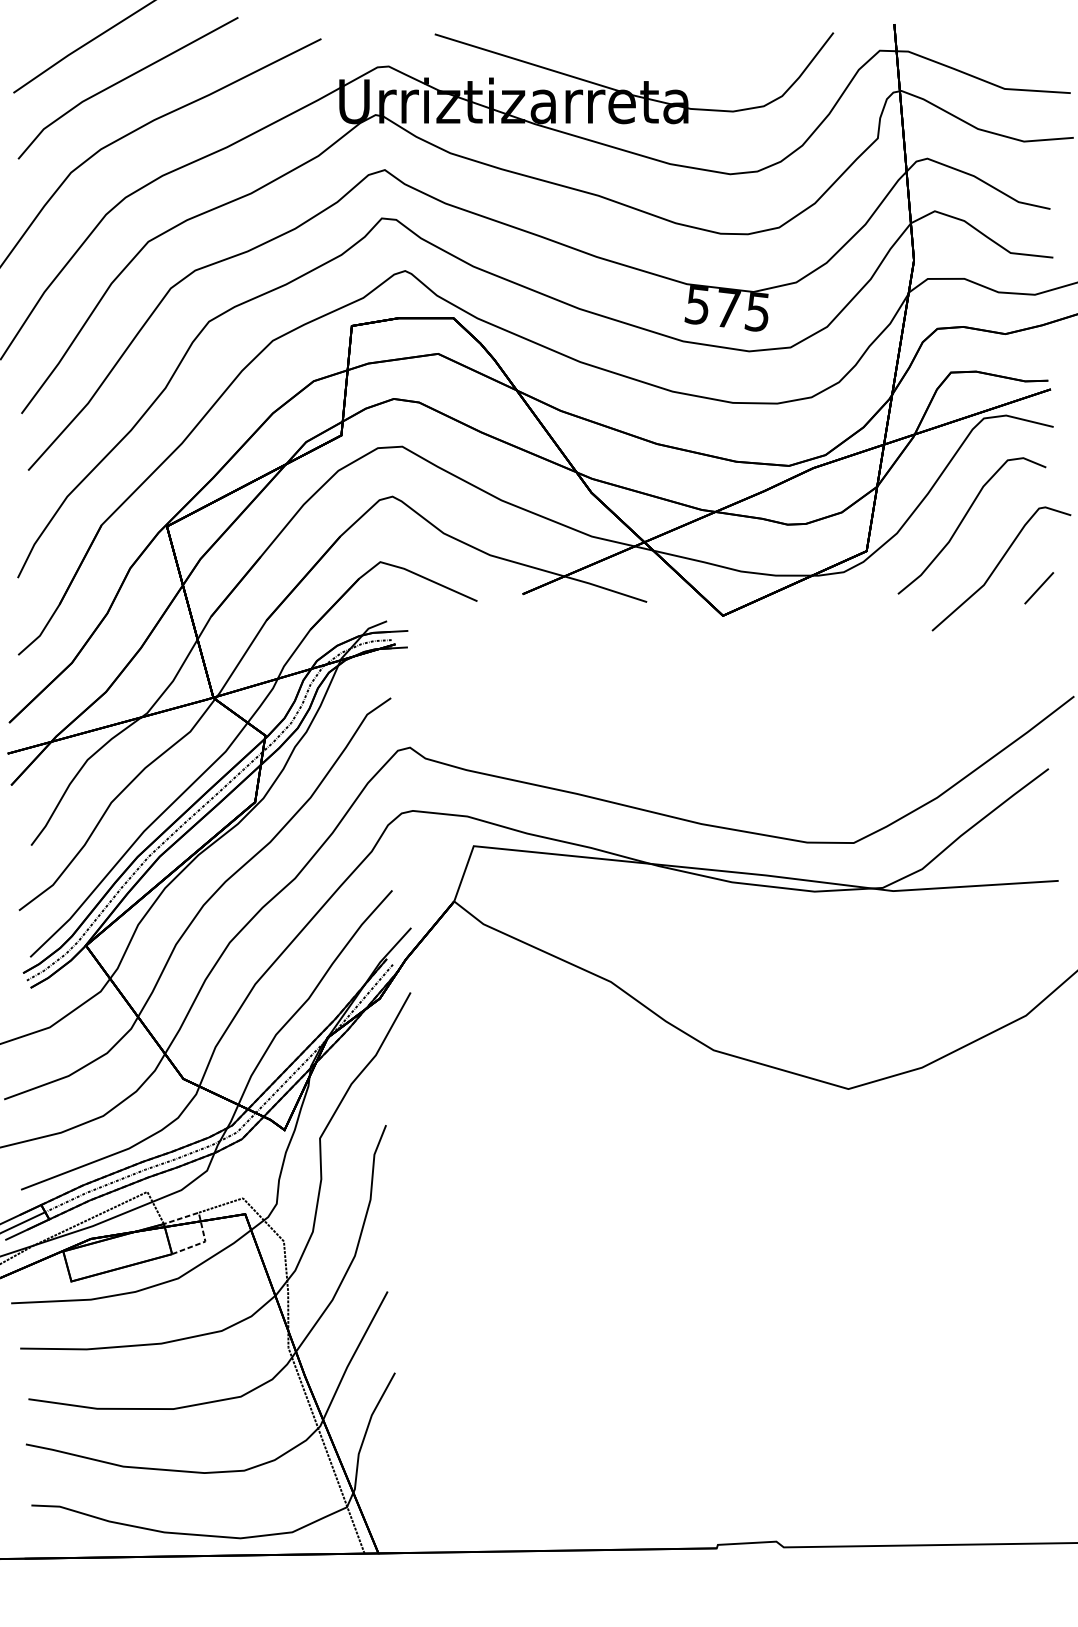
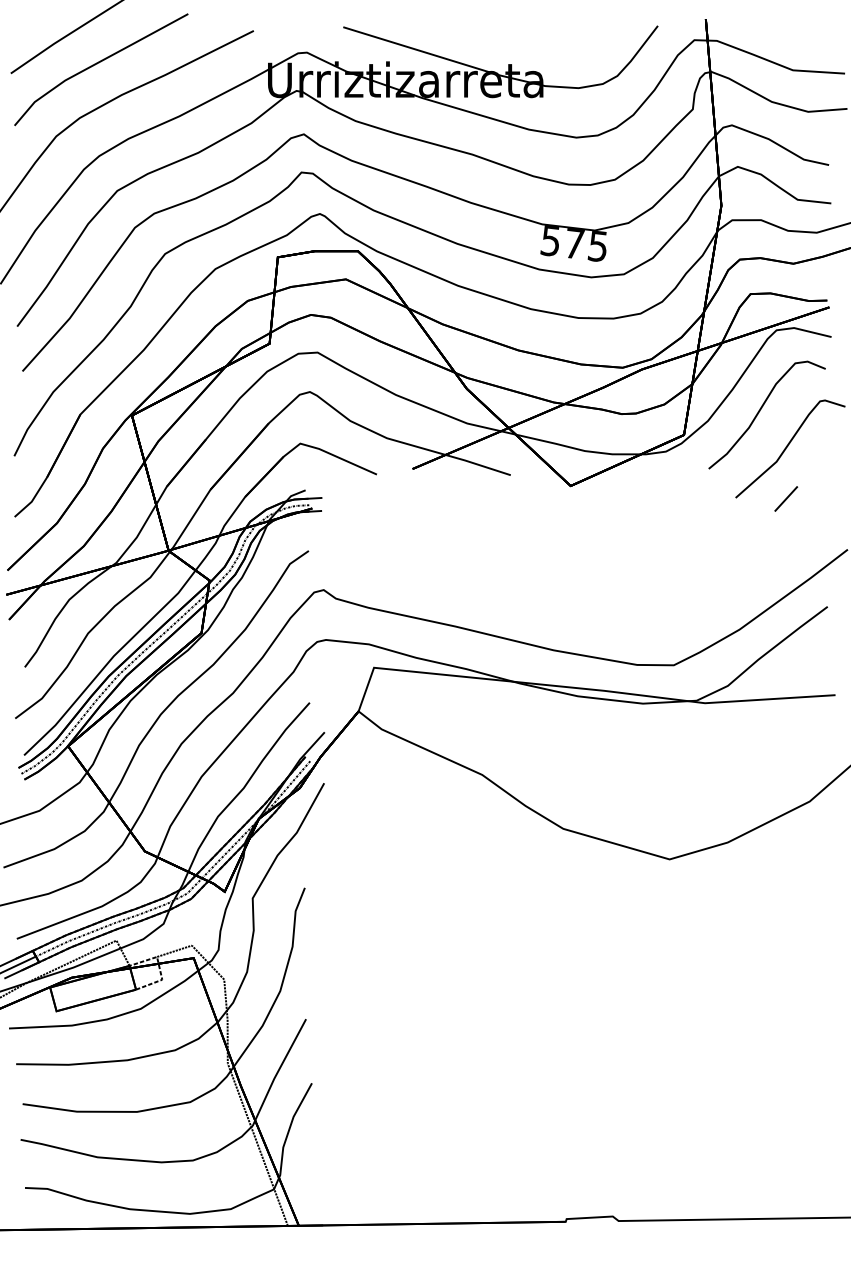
line: (1039, 588) -> (786, 499), moved

